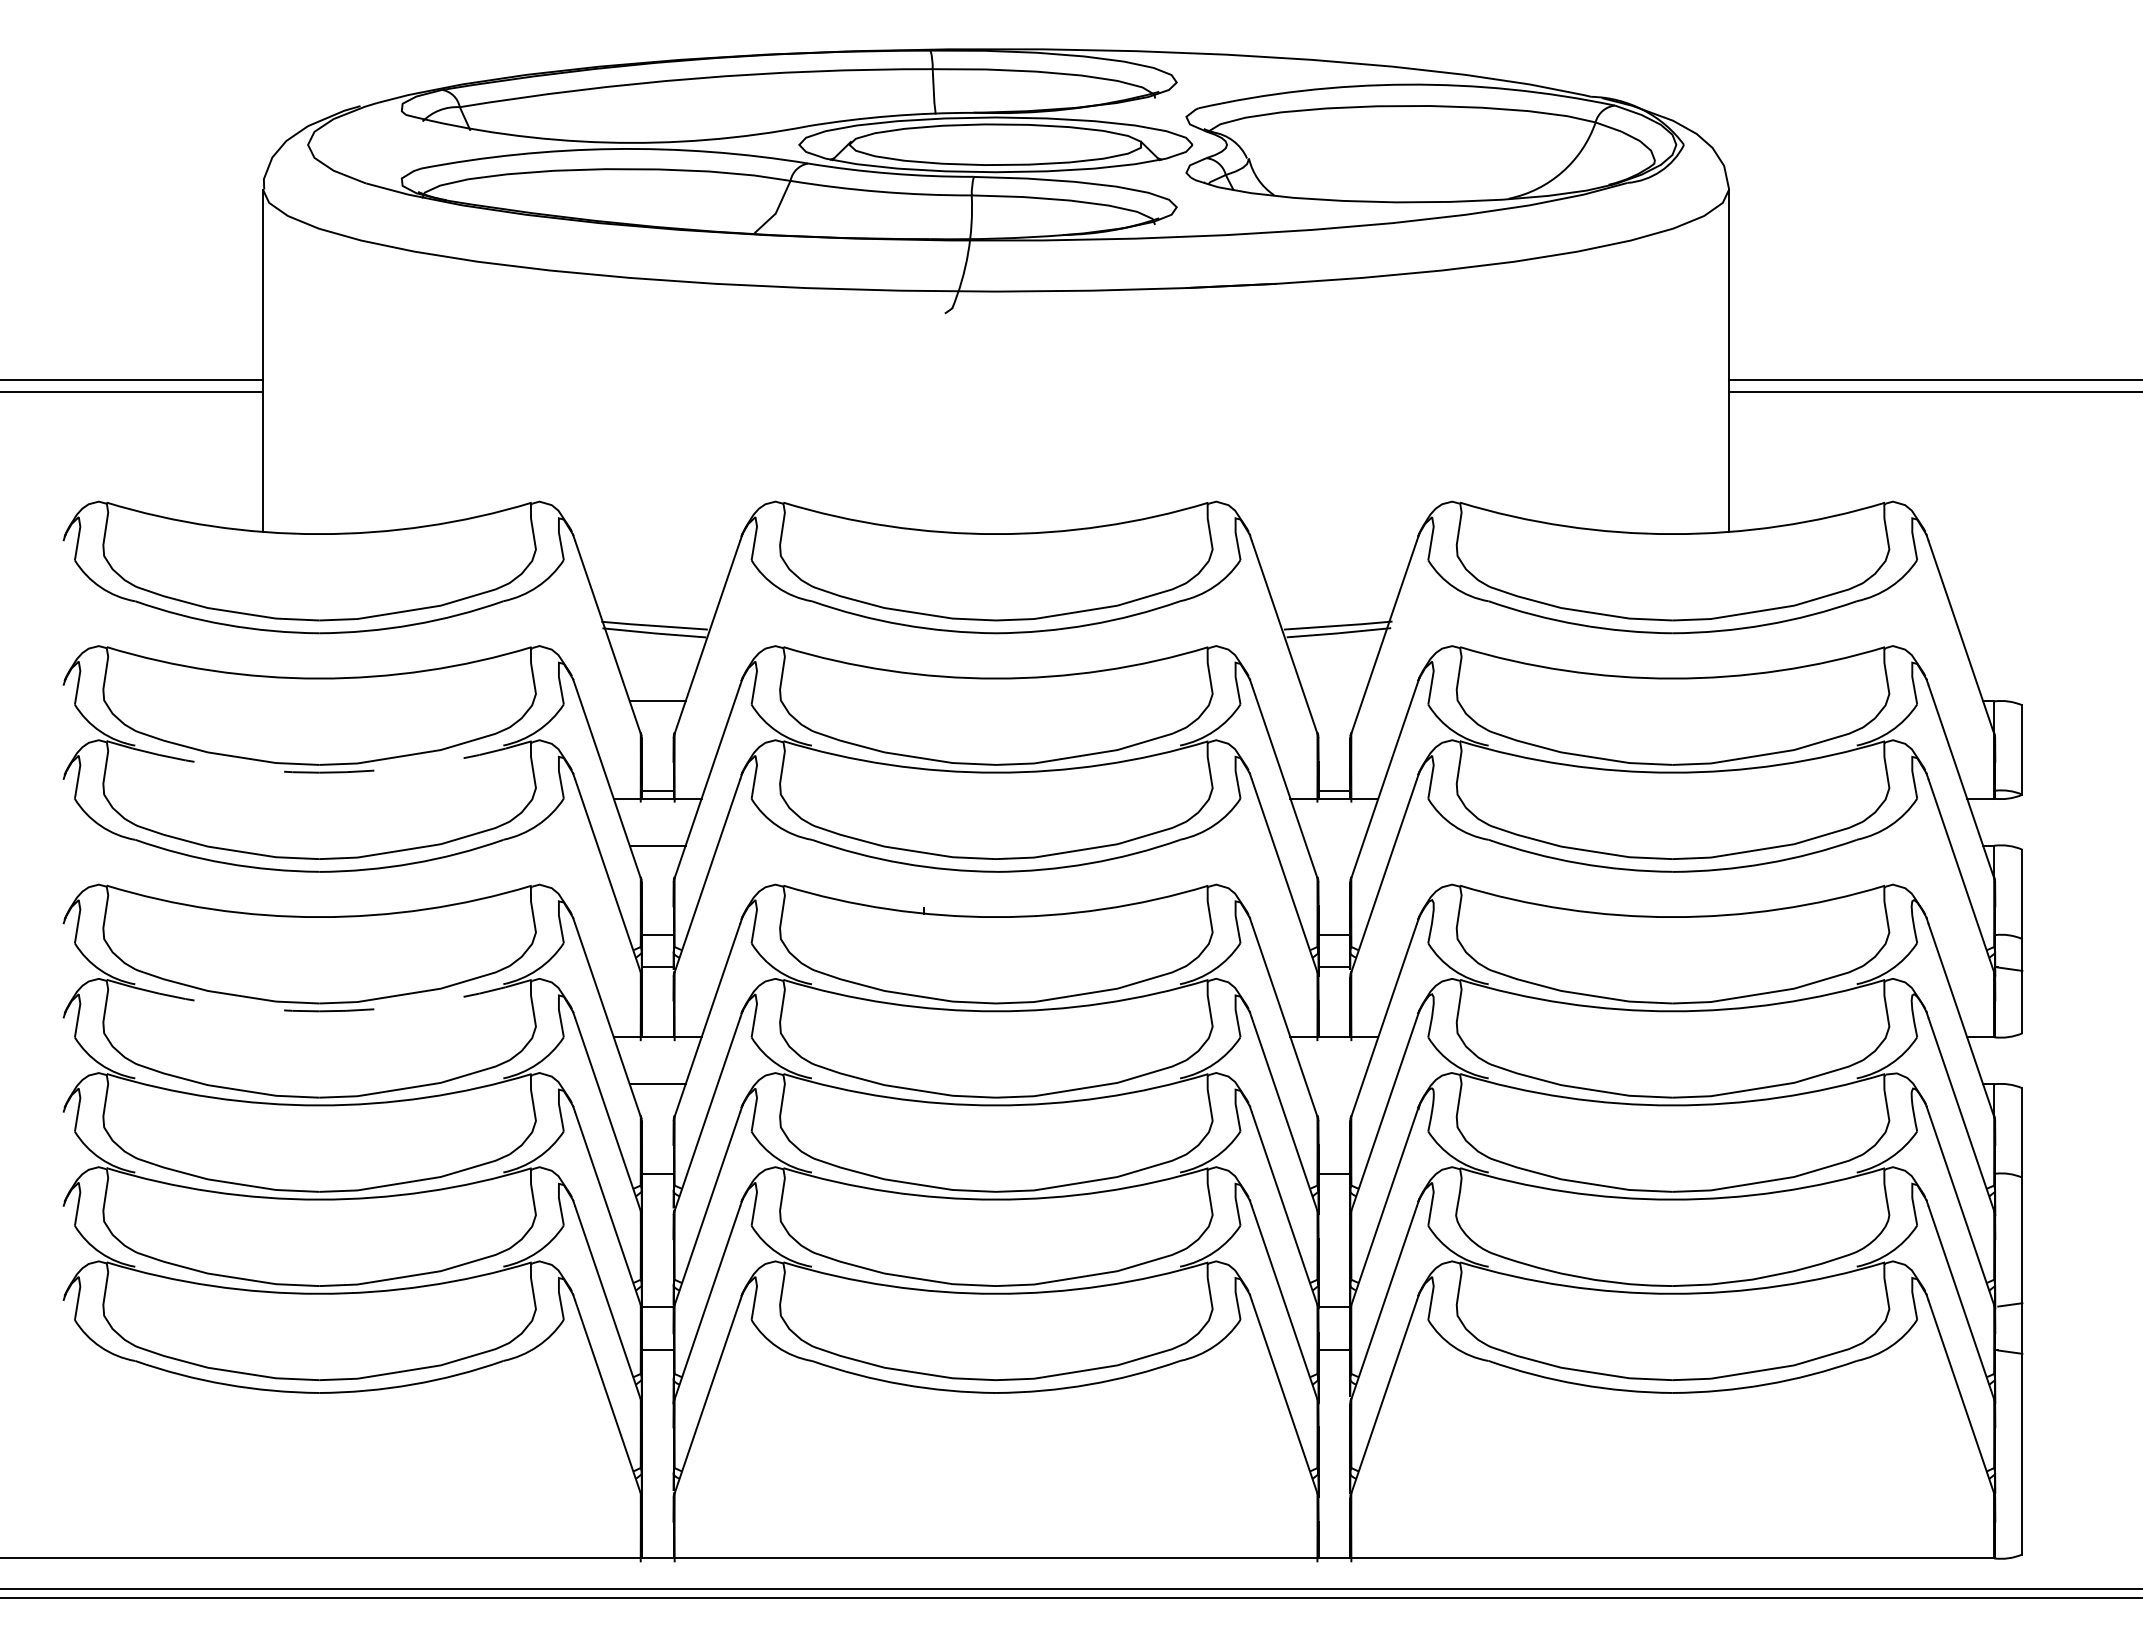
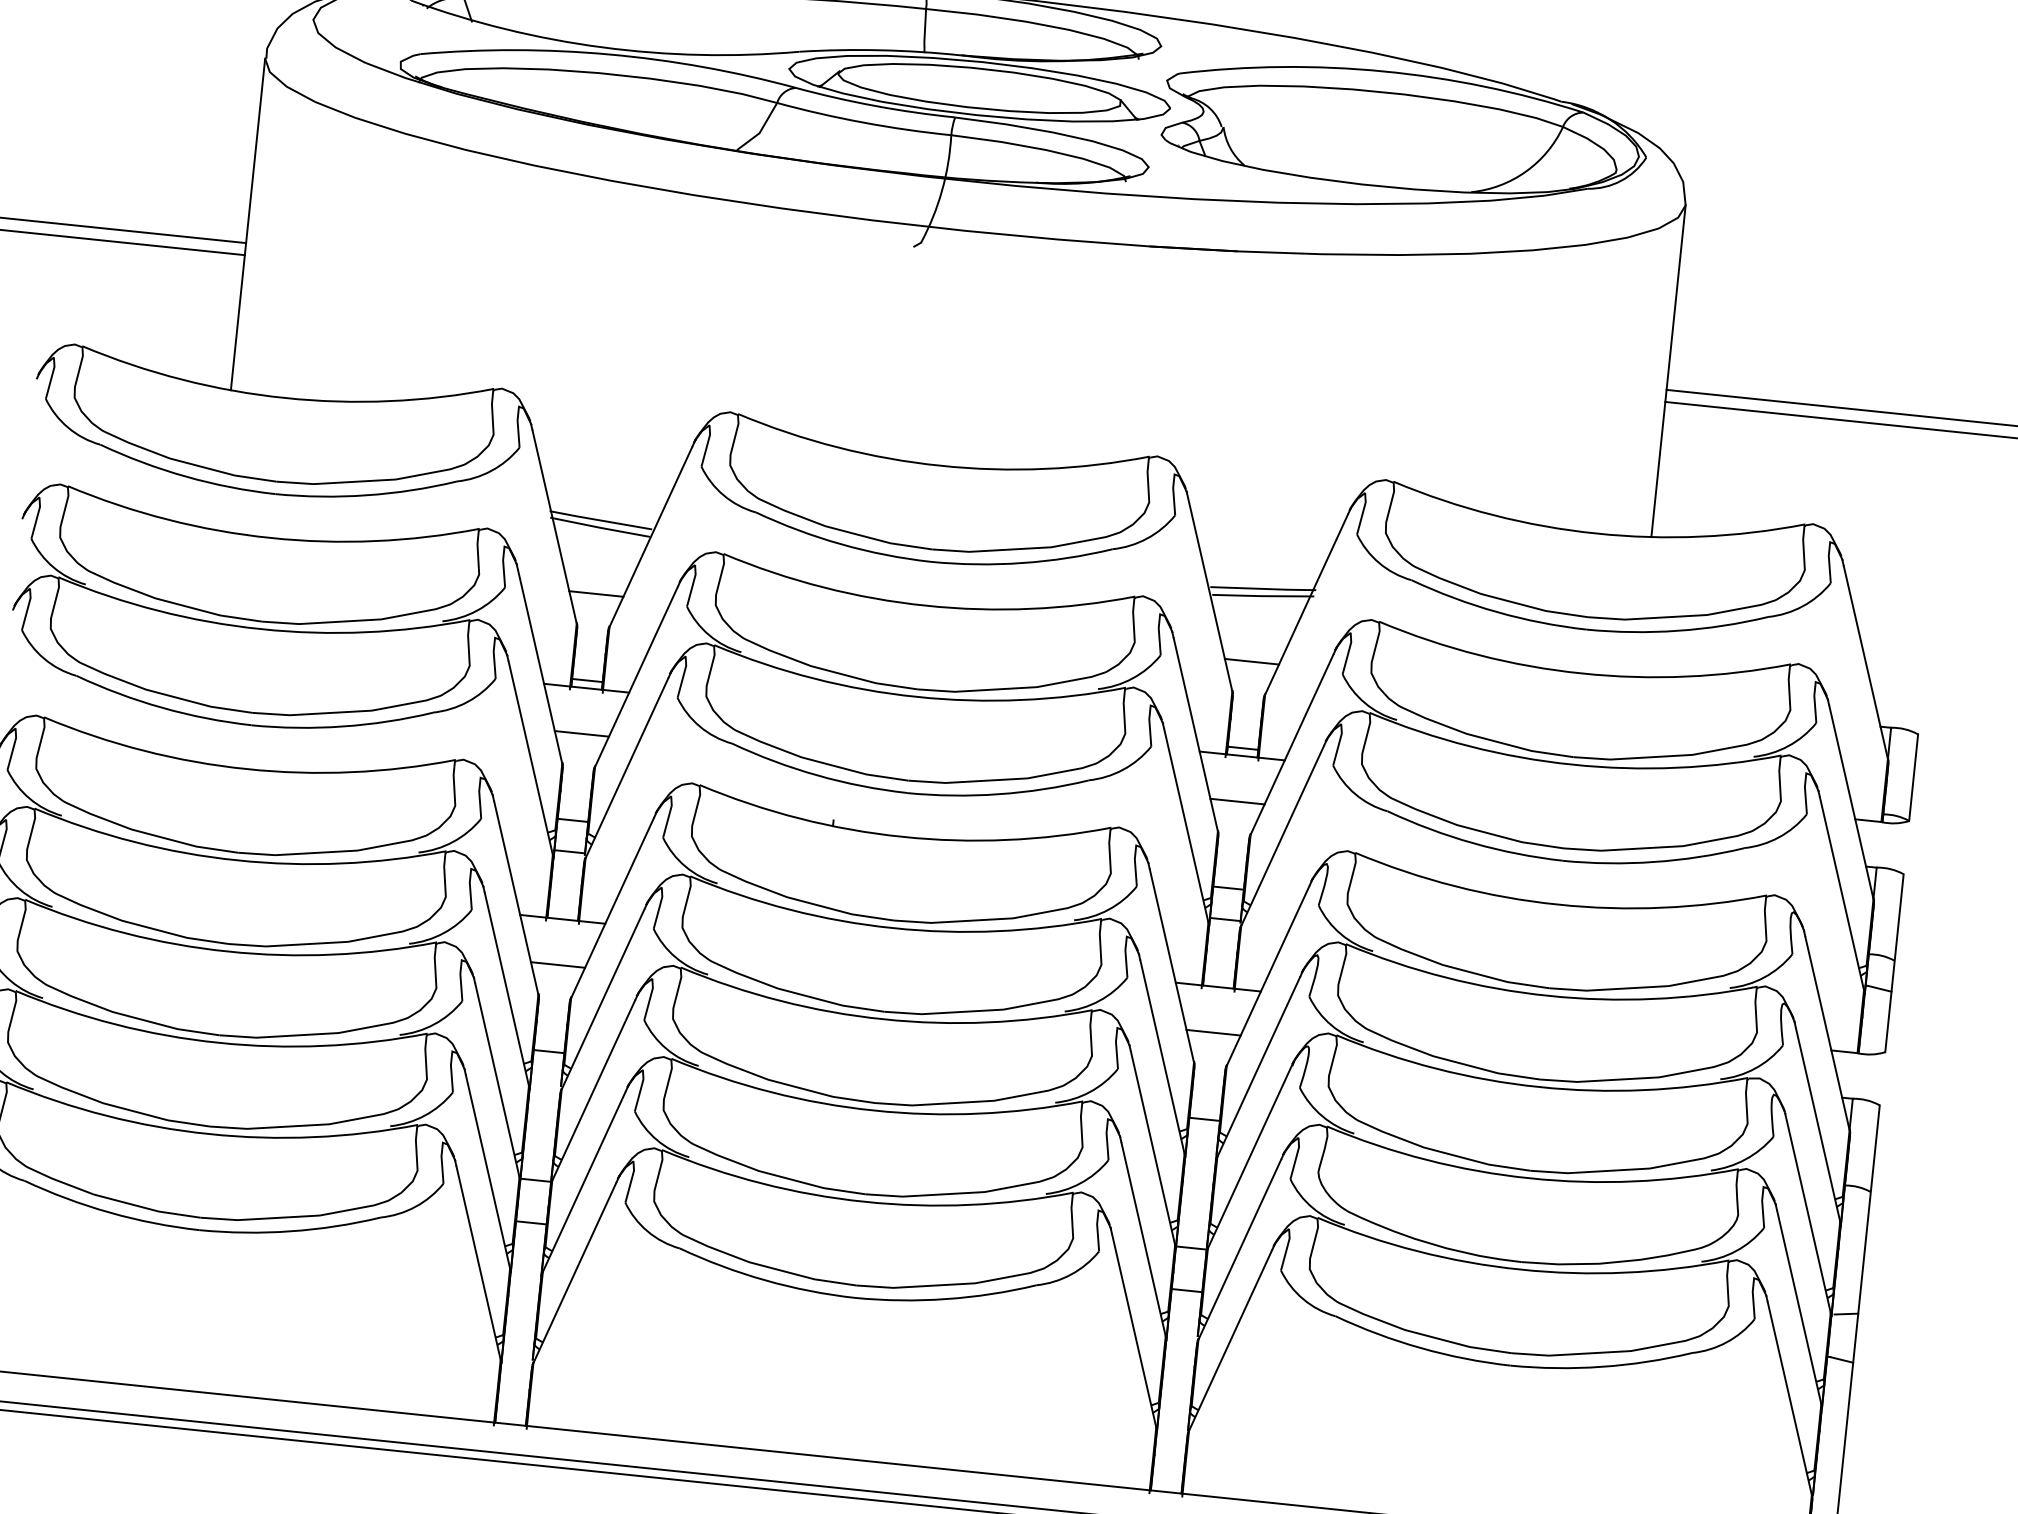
line: (1334, 701) -> (1252, 661), added
arc: (319, 772) -> (261, 629), dashed -> solid
line: (1334, 845) -> (1237, 801), added
arc: (319, 1011) -> (237, 860), dashed -> solid
line: (1334, 1084) -> (1213, 1032), added

